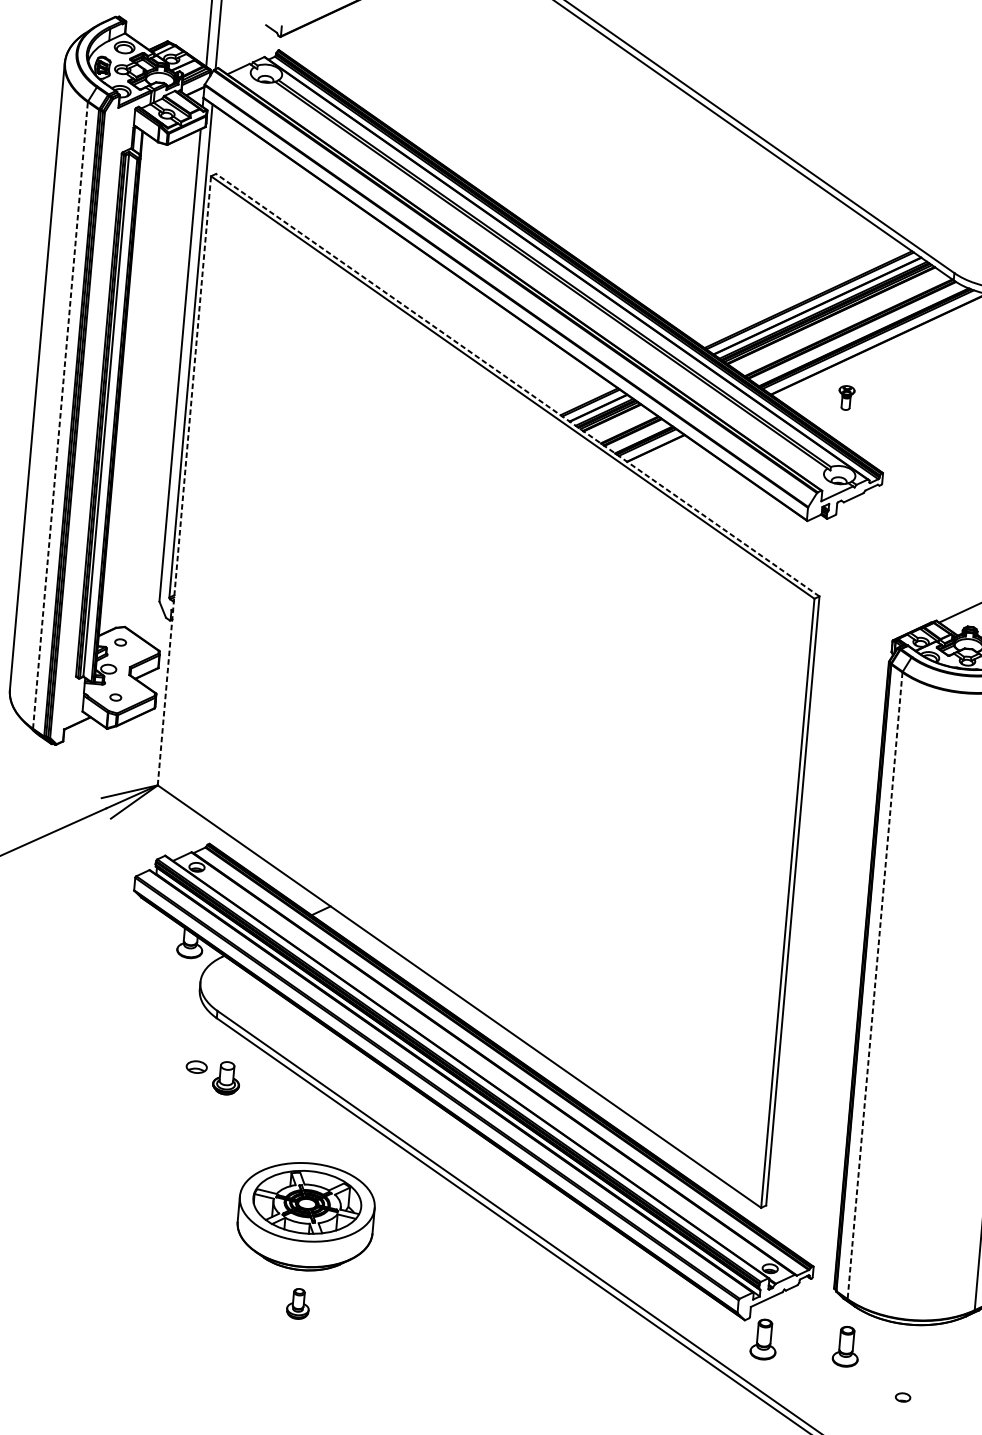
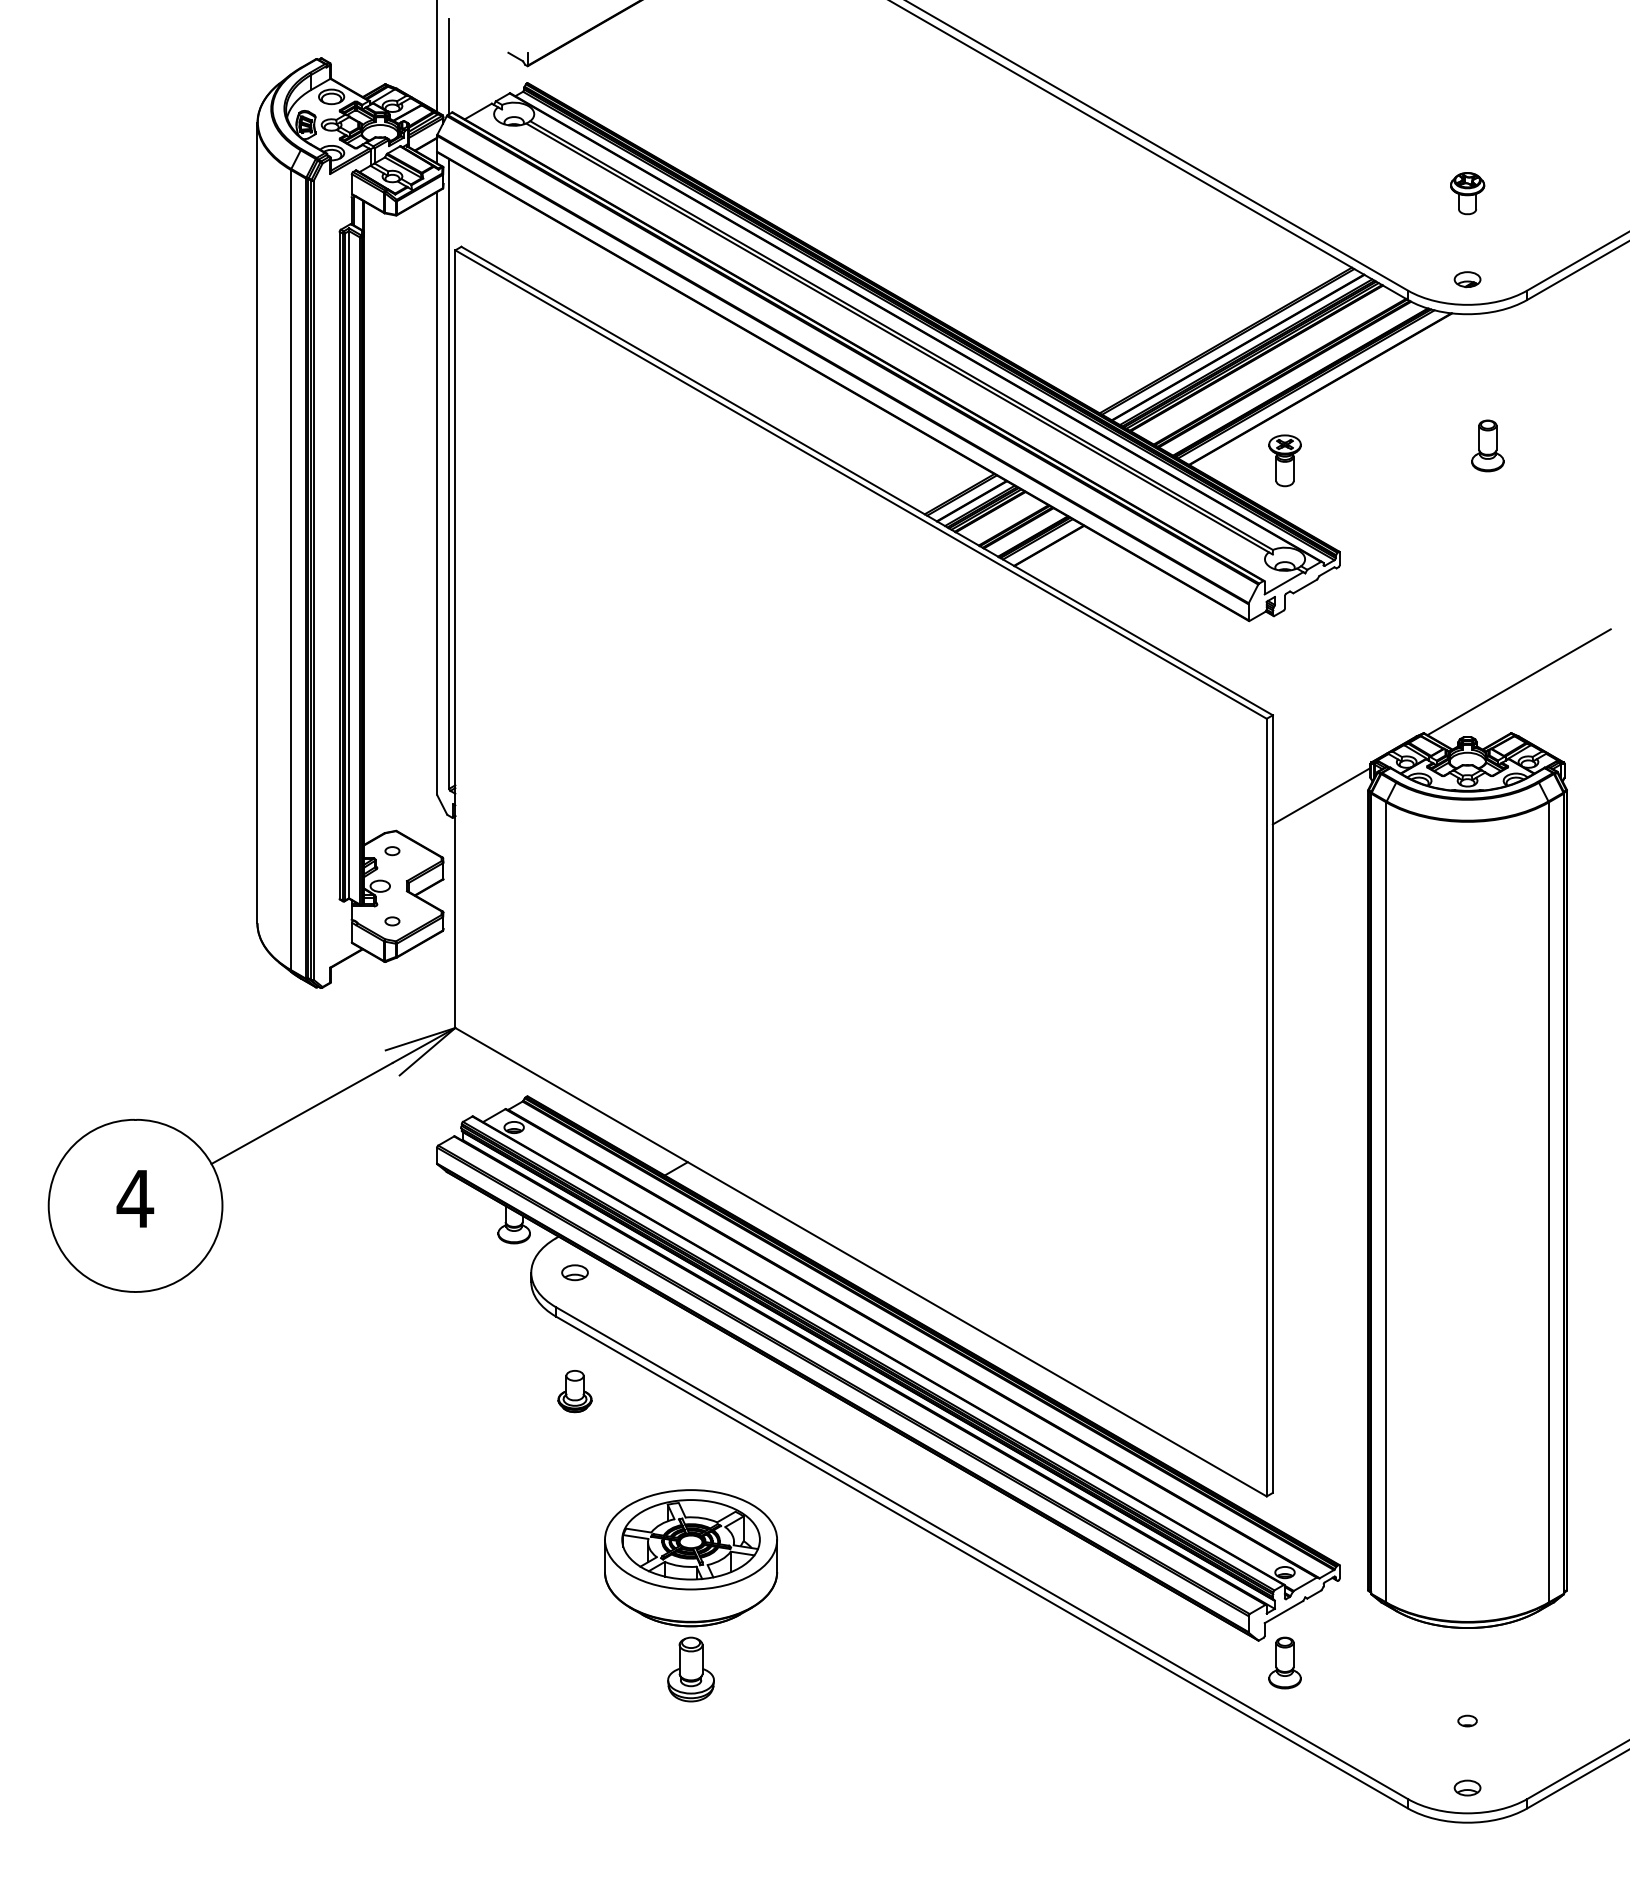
line: (517, 384) -> (866, 480), dashed -> solid
part: (846, 397) -> (1284, 460), size x1.67
line: (60, 415) -> (291, 569), dashed -> solid
line: (184, 481) -> (455, 639), dashed -> solid
line: (852, 663) -> (1321, 796), added
line: (875, 985) -> (1386, 1202), dashed -> solid
part: (196, 1066) -> (574, 1272), moved
part: (297, 1303) -> (690, 1669), size x1.67
part: (845, 1346) -> (1389, 1662), removed

